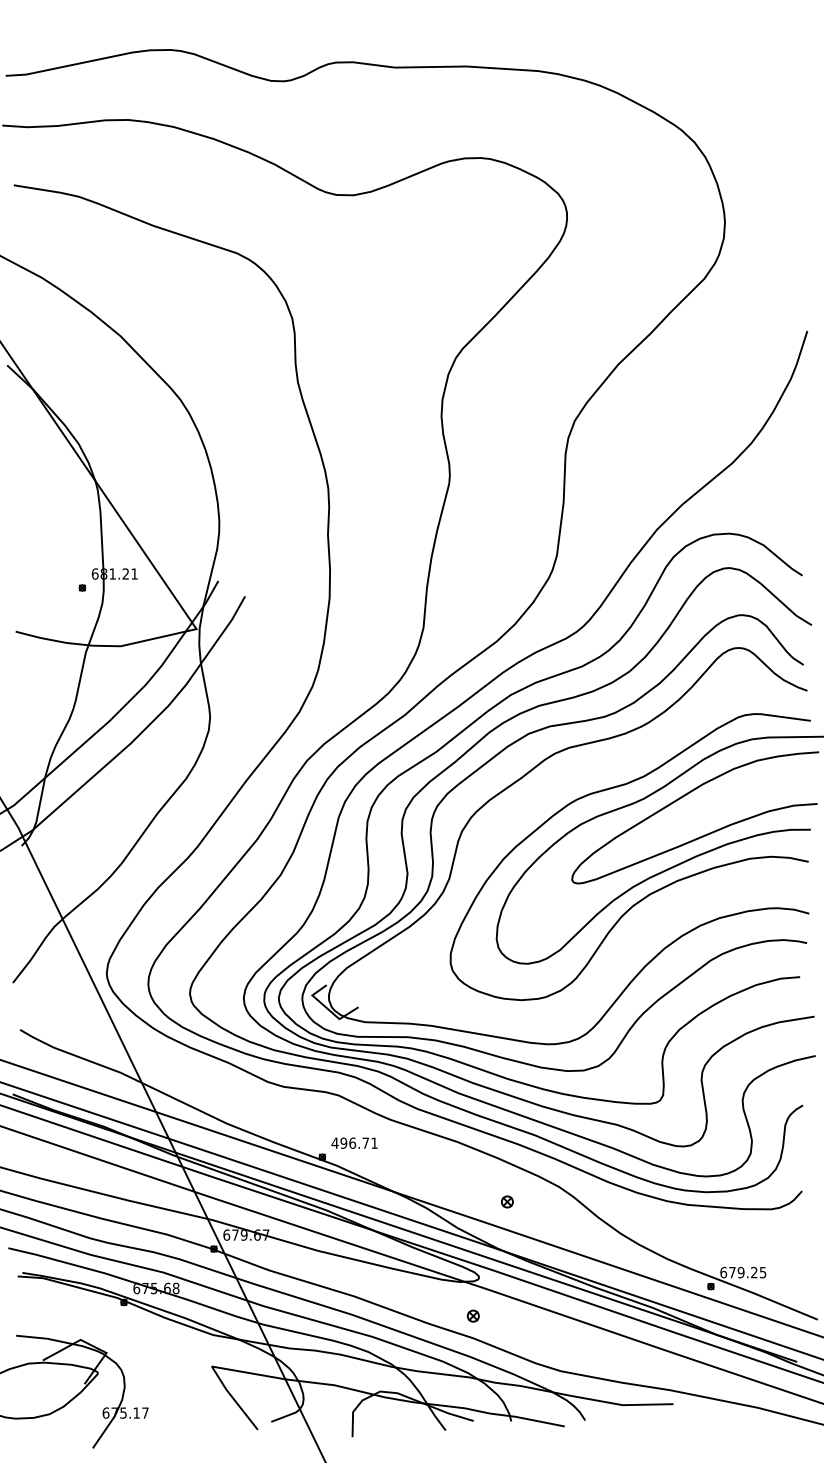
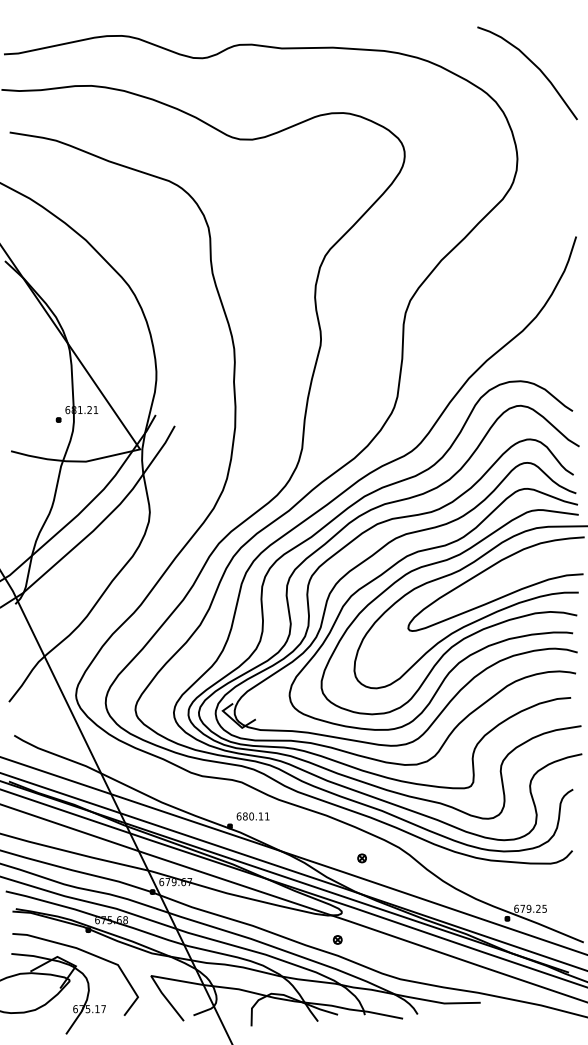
curve: (748, 91) -> (534, 65), added
curve: (562, 785) -> (401, 561), added
text: (349, 1142) -> (249, 815), 496.71 -> 680.11
curve: (118, 1333) -> (84, 952), added

